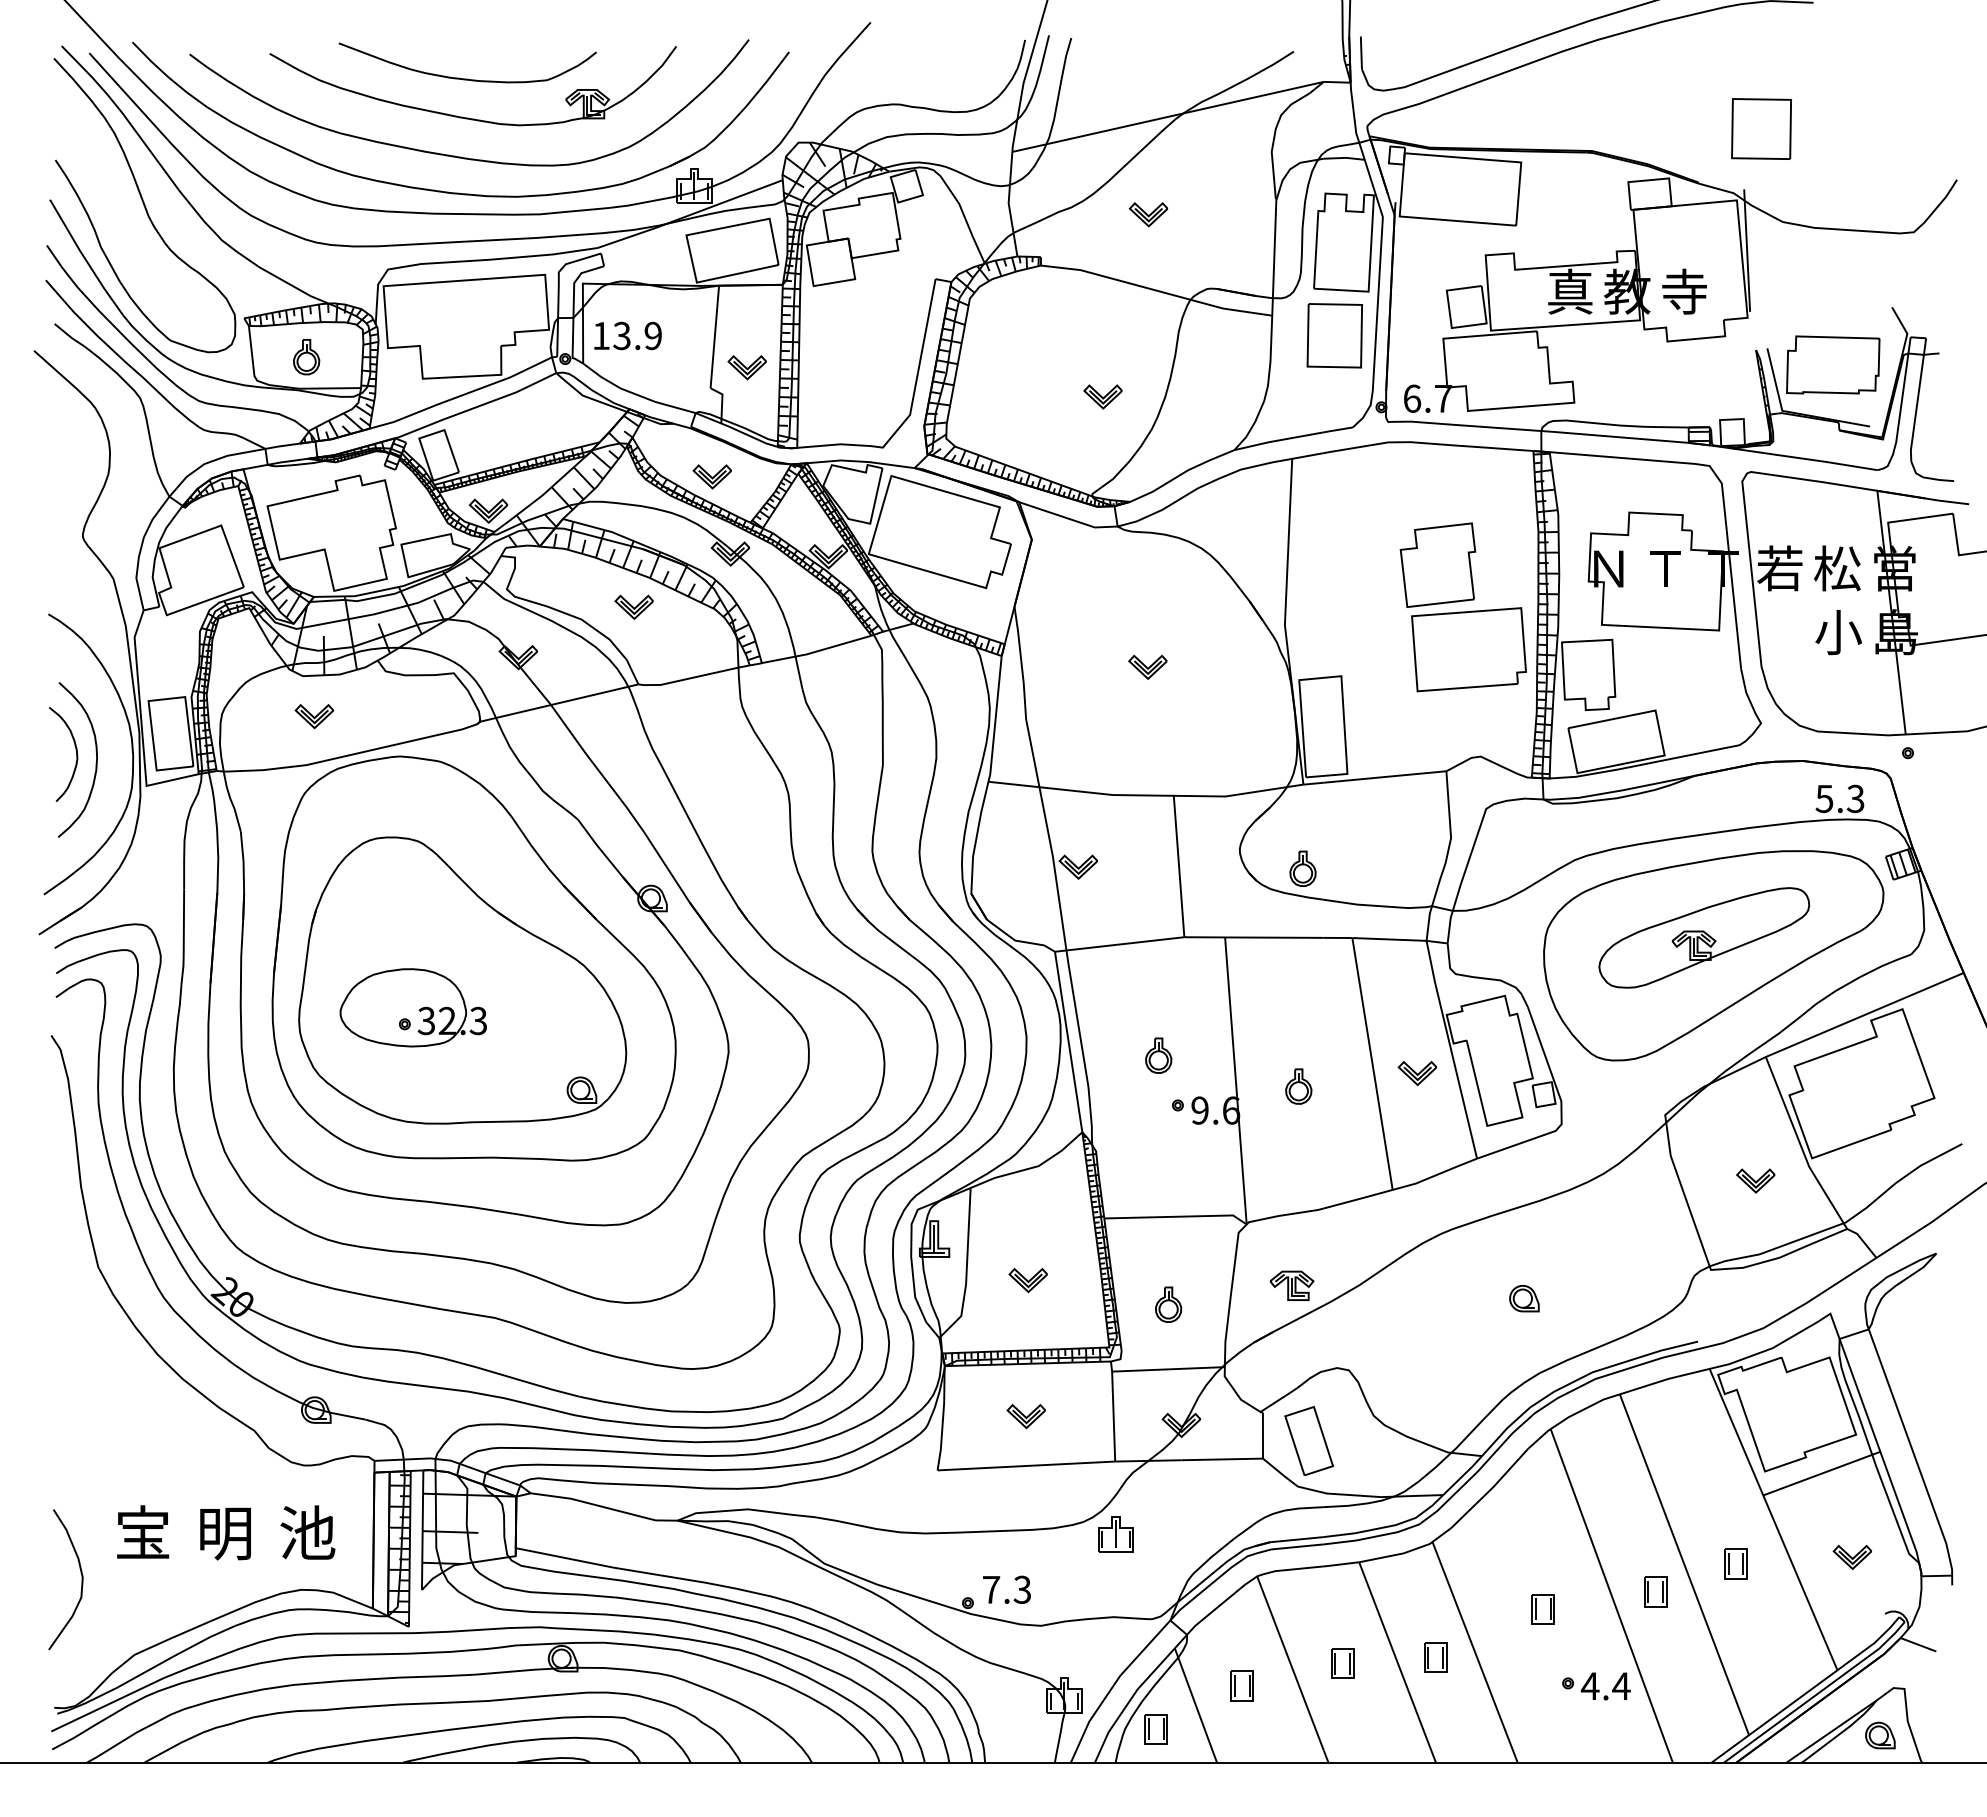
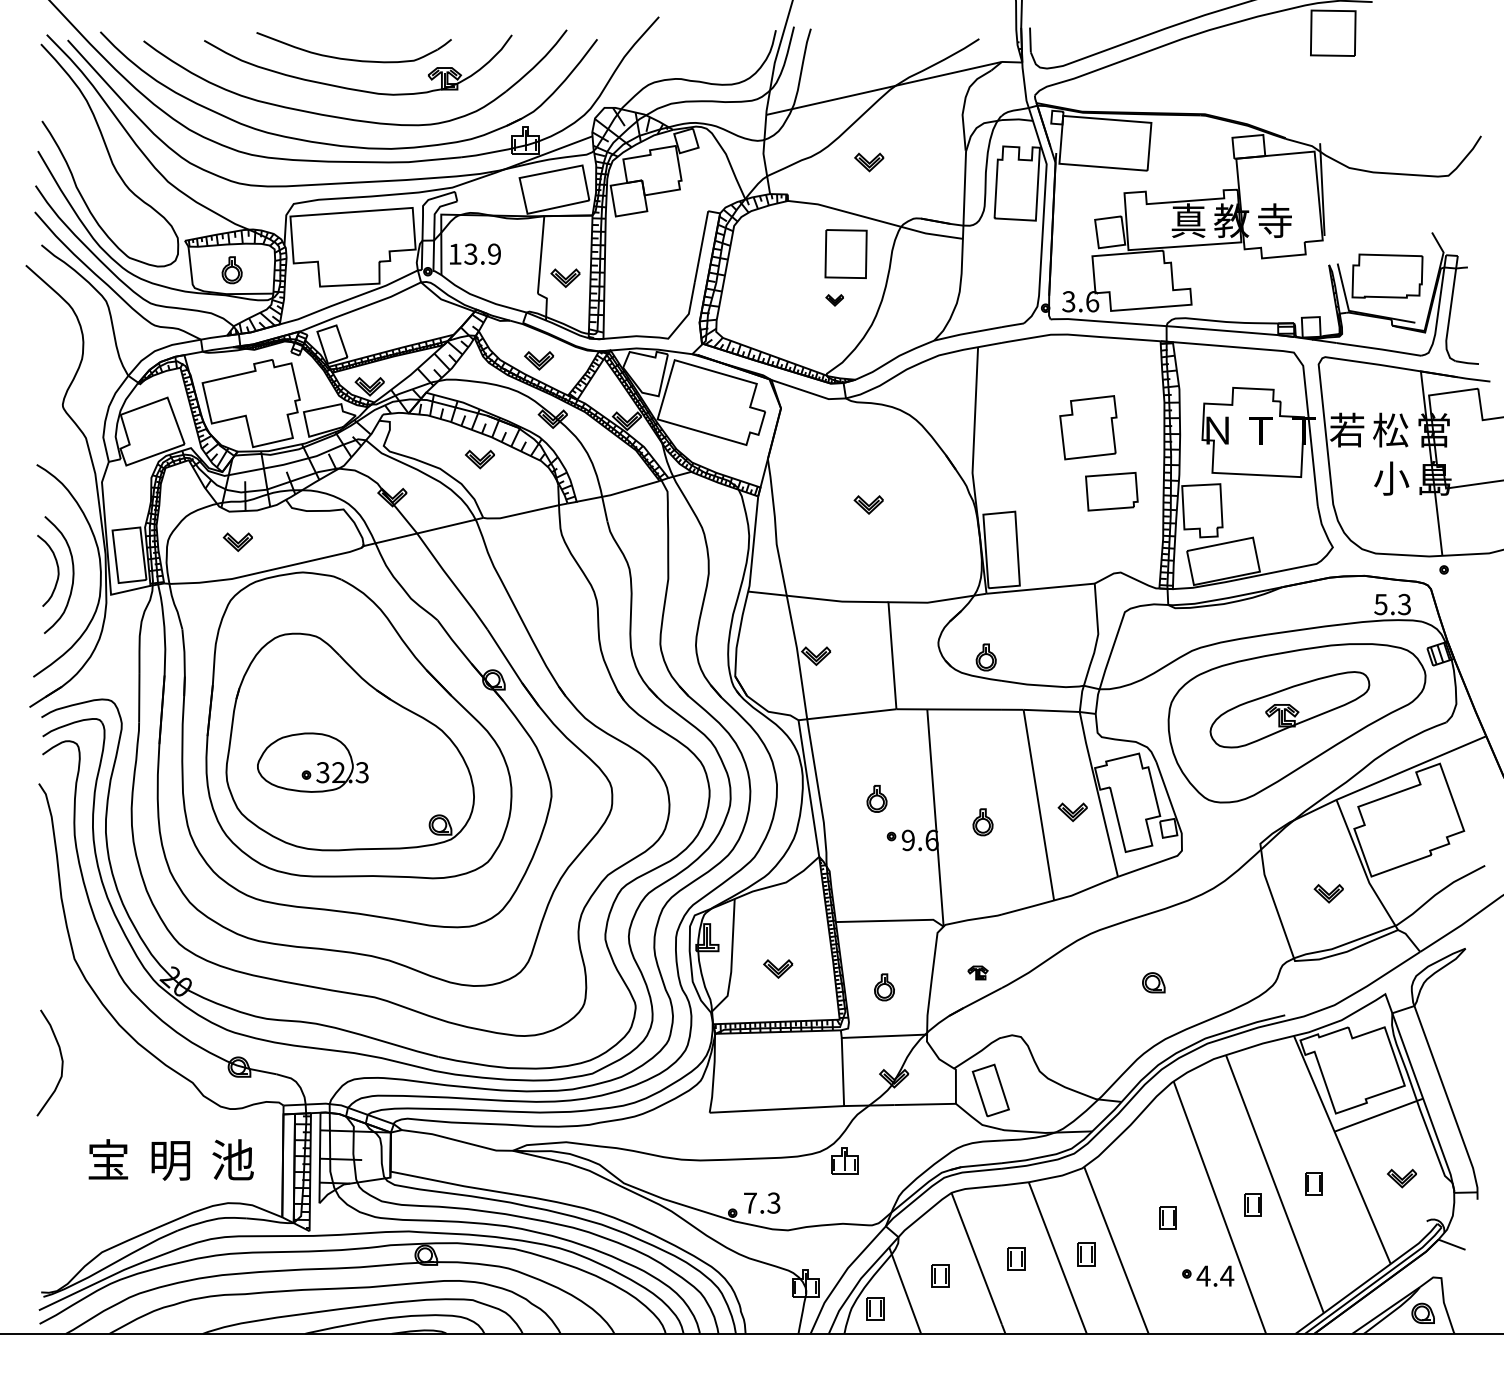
part: (1761, 128) -> (1333, 32), moved
part: (1334, 335) -> (845, 253), moved
part: (1102, 396) -> (834, 300), size x0.6
text: (1427, 398) -> (1080, 301), 6.7 -> 3.6
part: (1468, 649) -> (1111, 491), size x0.6
part: (1291, 1285) -> (977, 972), size x0.6
part: (1025, 1416) -> (776, 1071), removed
curve: (81, 1579) -> (61, 1062), moved

